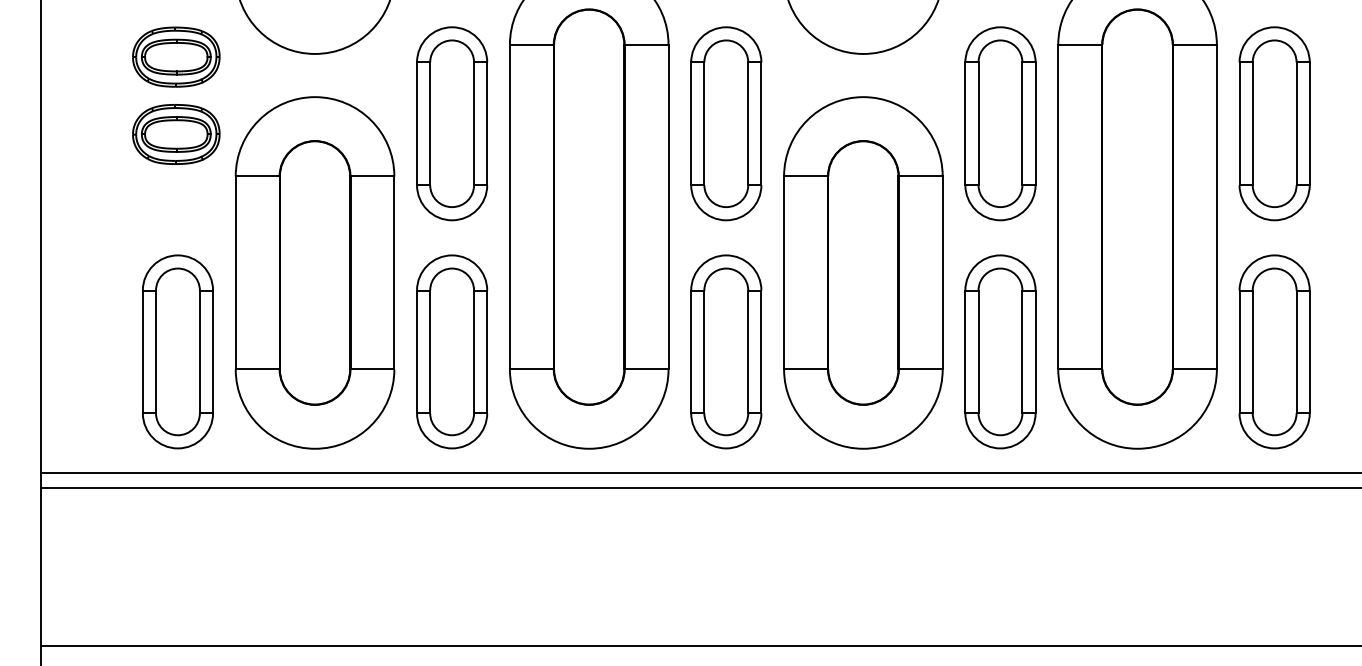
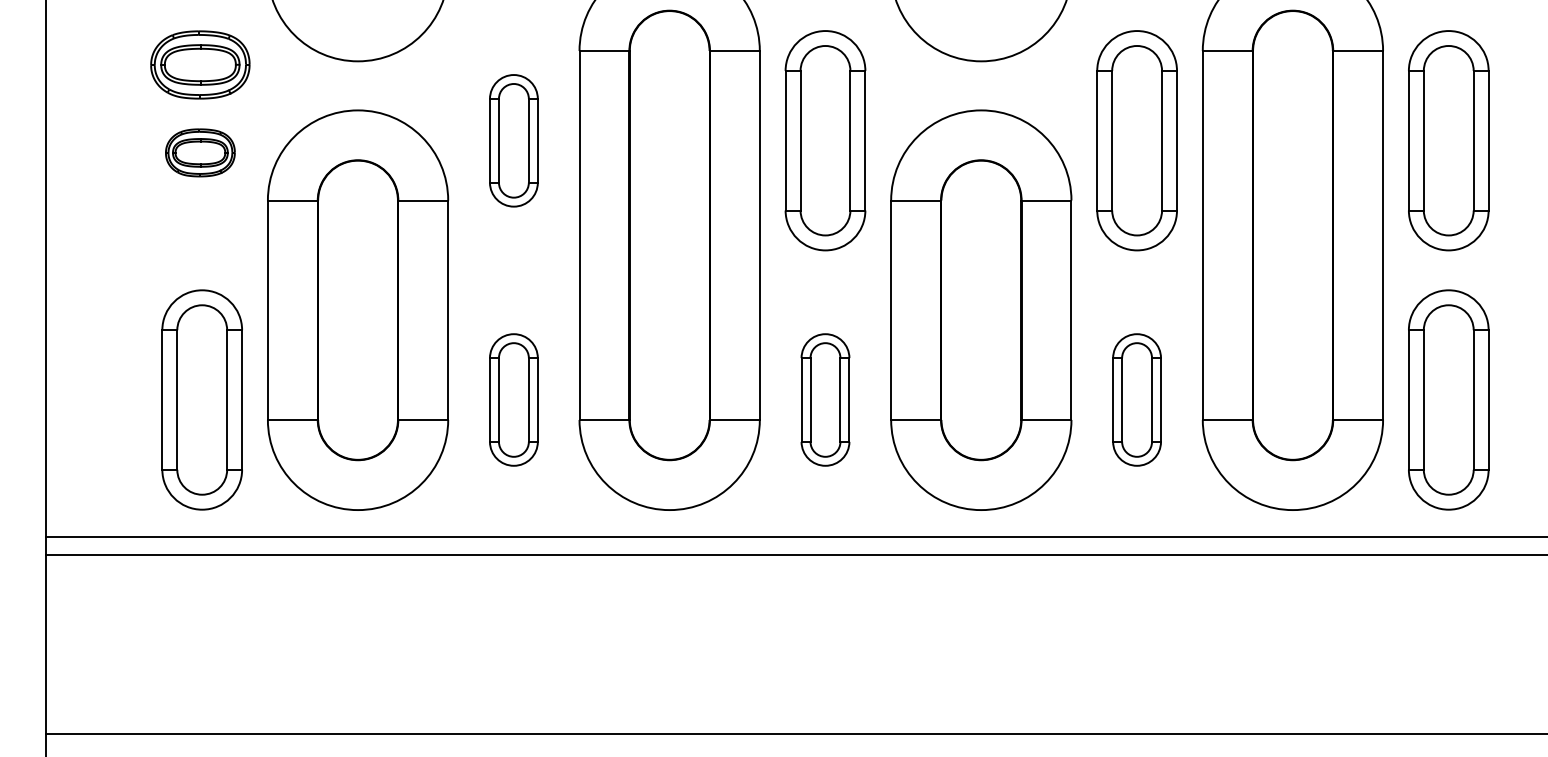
part: (451, 123) -> (513, 140), size x0.6
part: (176, 134) -> (200, 152), size x0.7
part: (451, 351) -> (513, 399), size x0.6
part: (726, 351) -> (825, 399), size x0.6
part: (999, 351) -> (1136, 399), size x0.6

